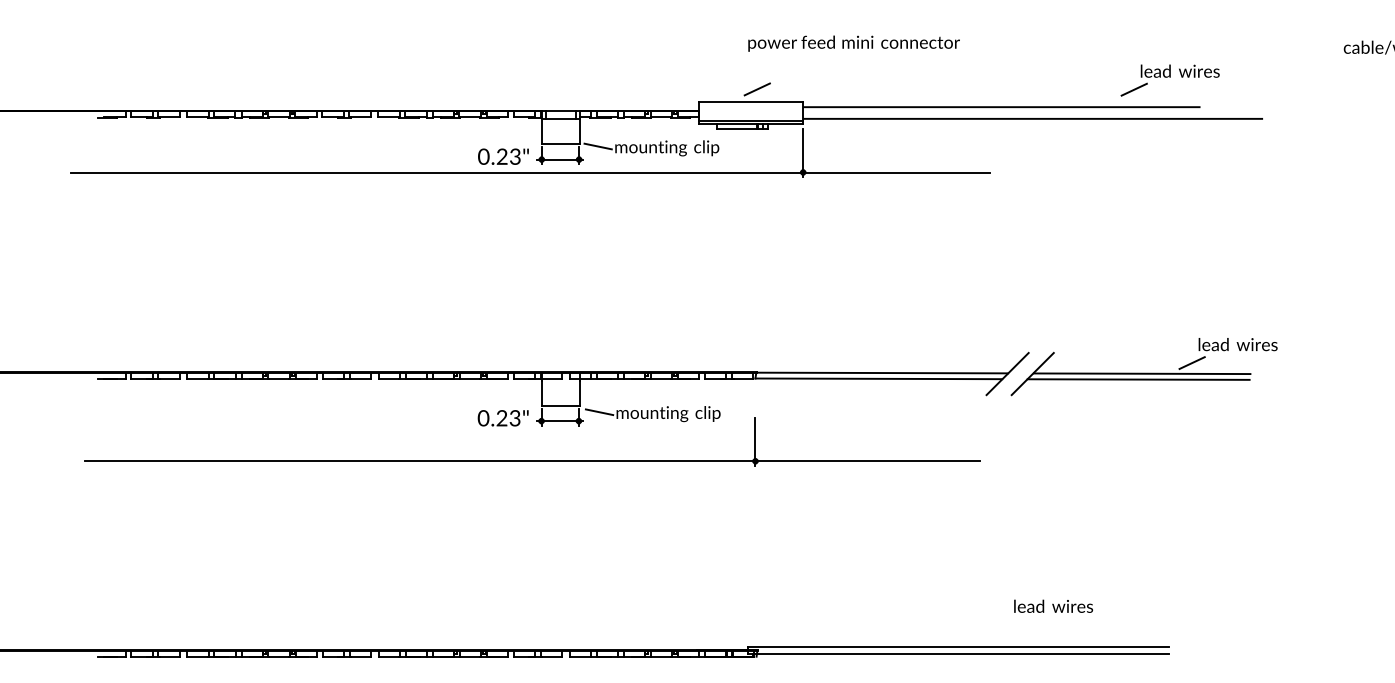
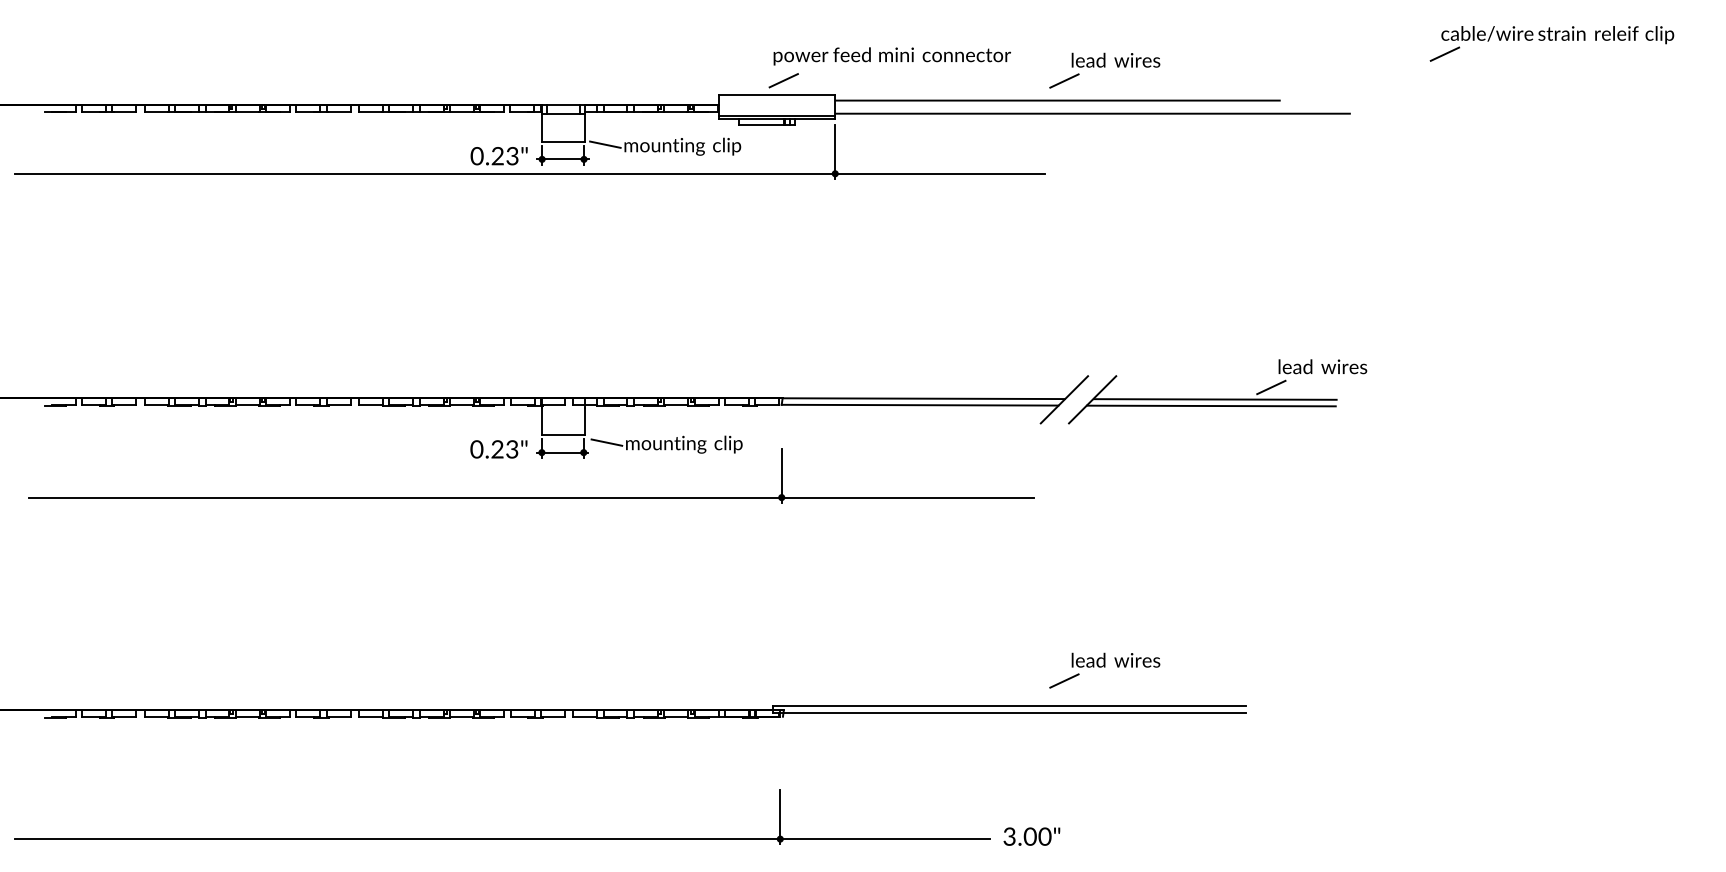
text: (853, 43) -> (891, 56), moved
line: (1346, 65) -> (1444, 53), added
part: (1170, 80) -> (1104, 70), moved
line: (1007, 624) -> (1064, 680), added

